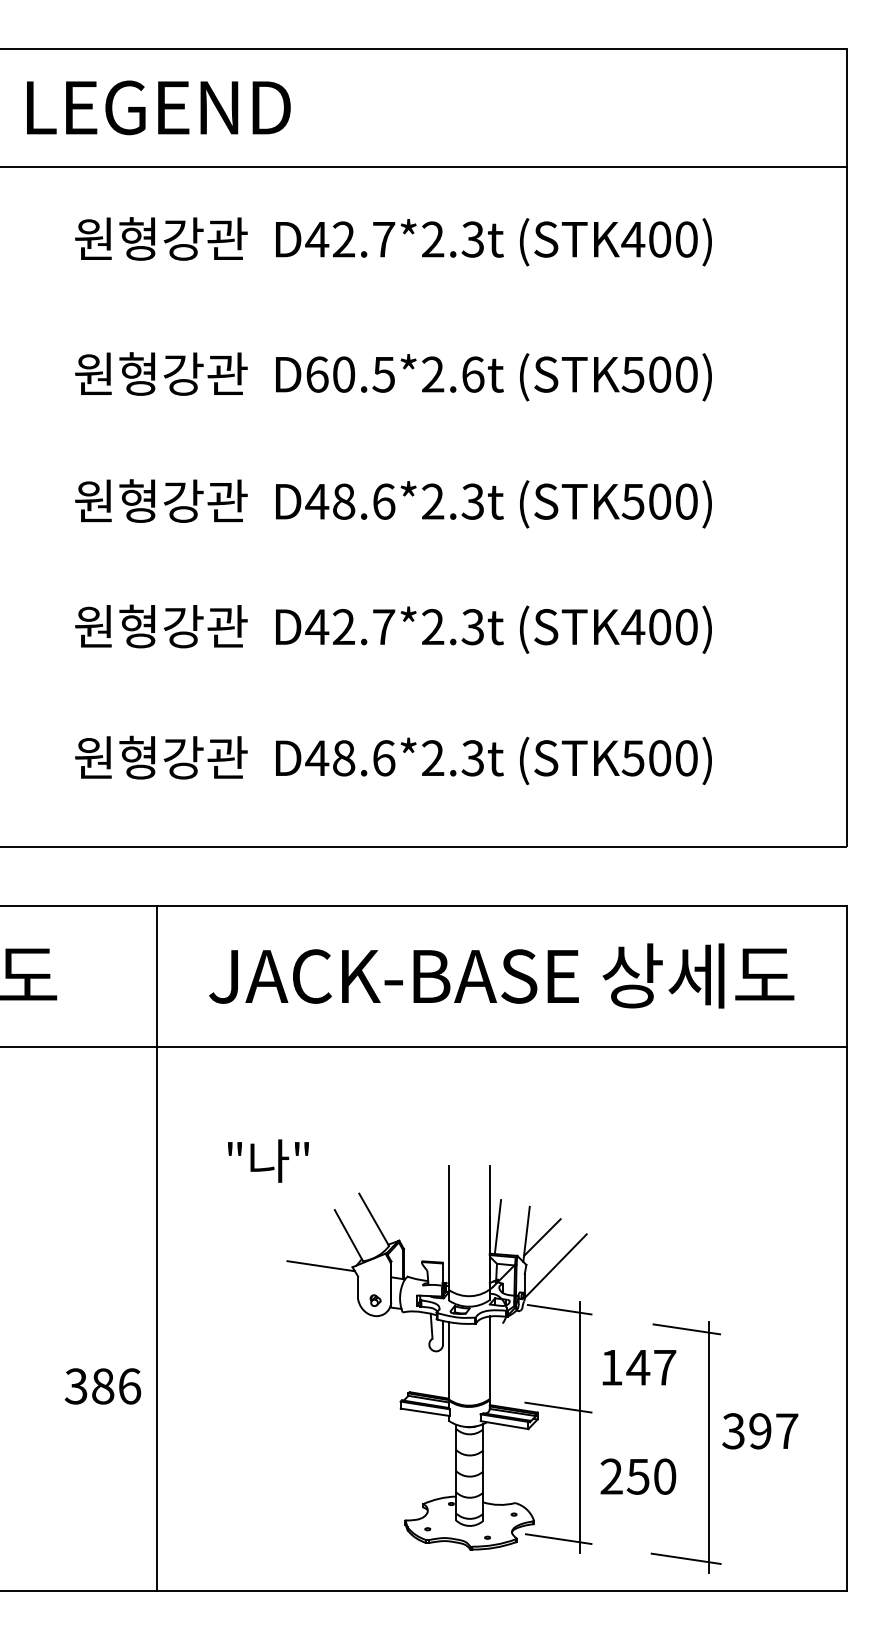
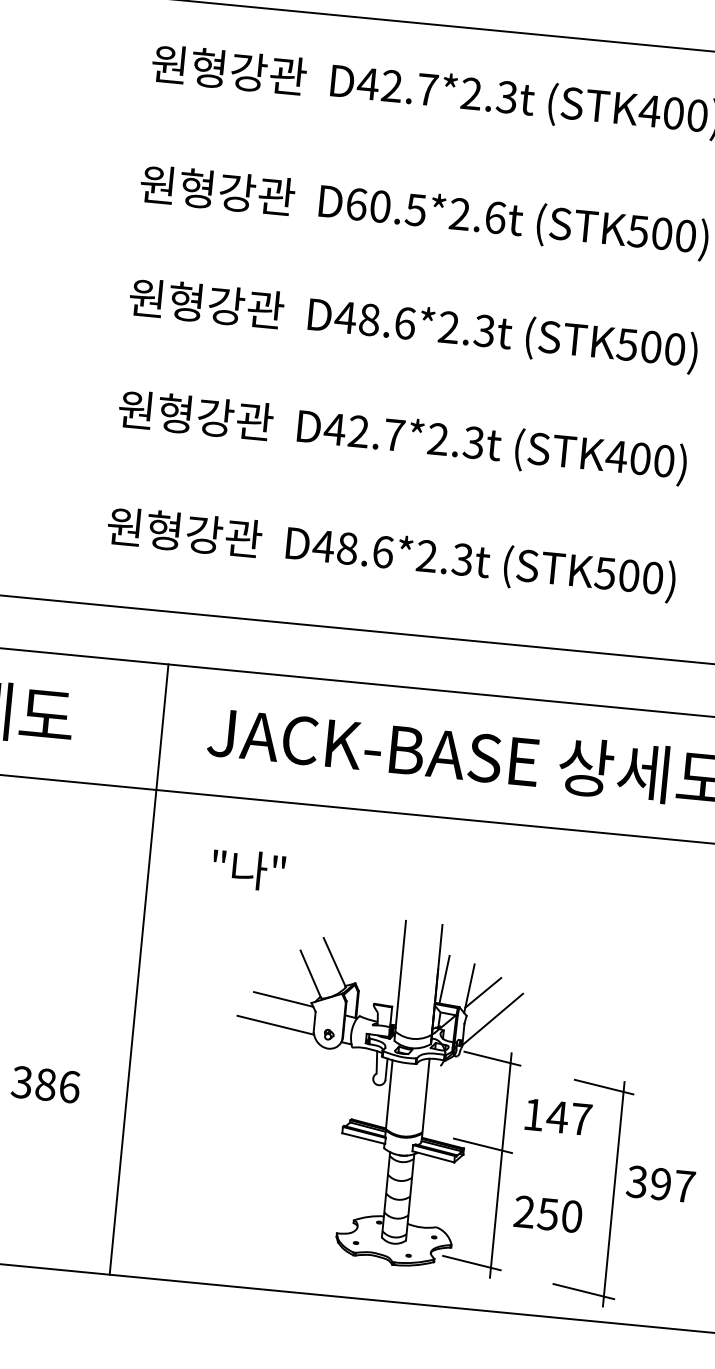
text: (268, 1160) -> (248, 869), moved
line: (314, 1295) -> (275, 1024), added
text: (102, 1386) -> (45, 1084), moved

